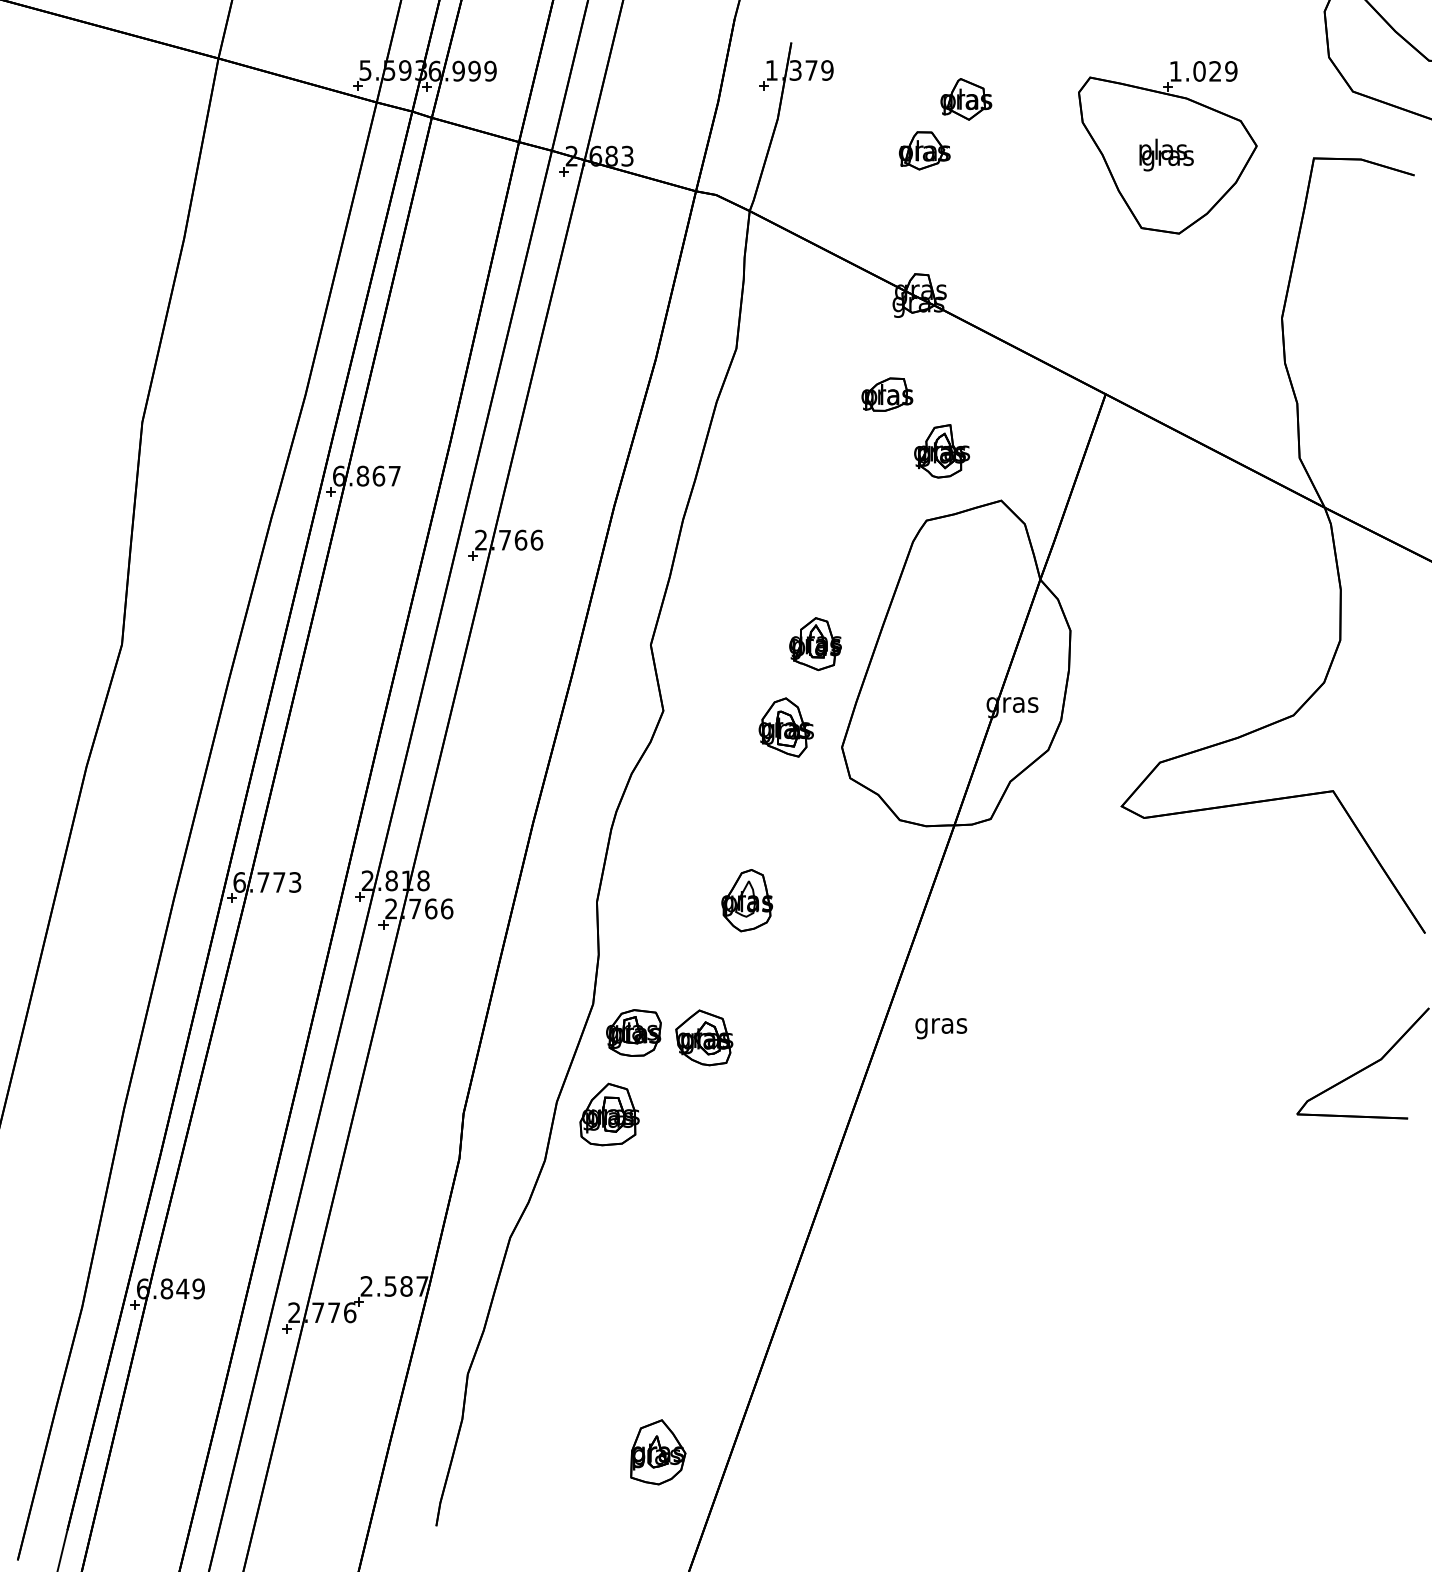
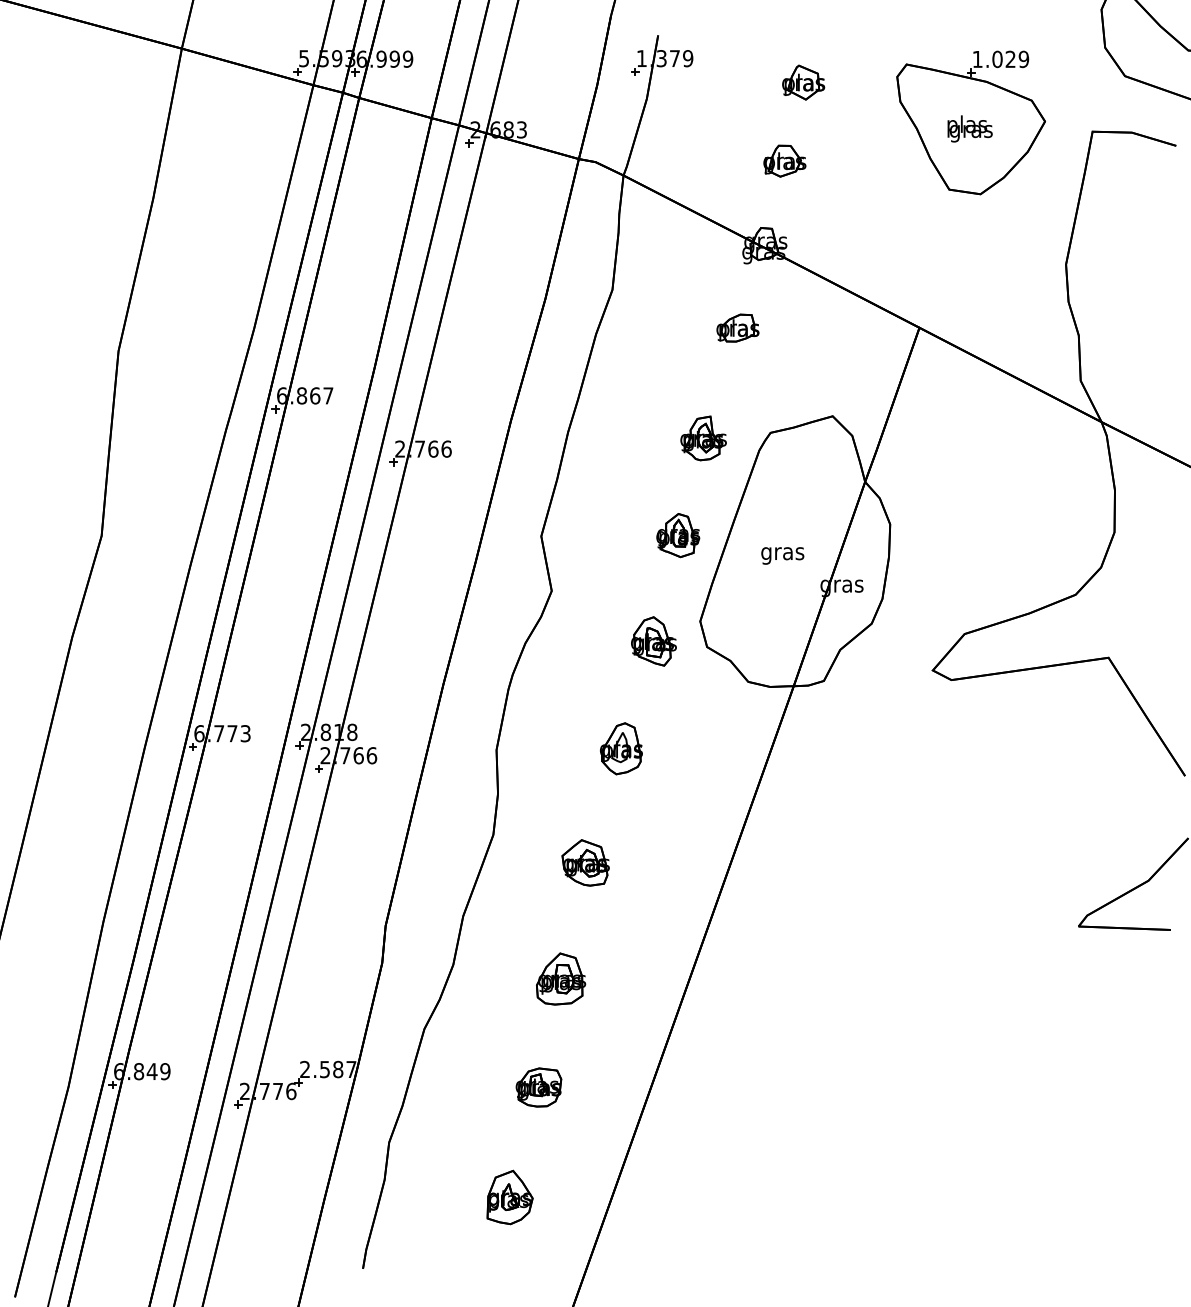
part: (924, 150) -> (784, 160), moved
part: (941, 451) -> (703, 438), moved
part: (785, 727) -> (653, 641), moved
text: (941, 1028) -> (782, 555), moved
part: (633, 1032) -> (538, 1087), moved
part: (609, 1114) -> (560, 978), moved
part: (658, 1452) -> (510, 1197), moved

